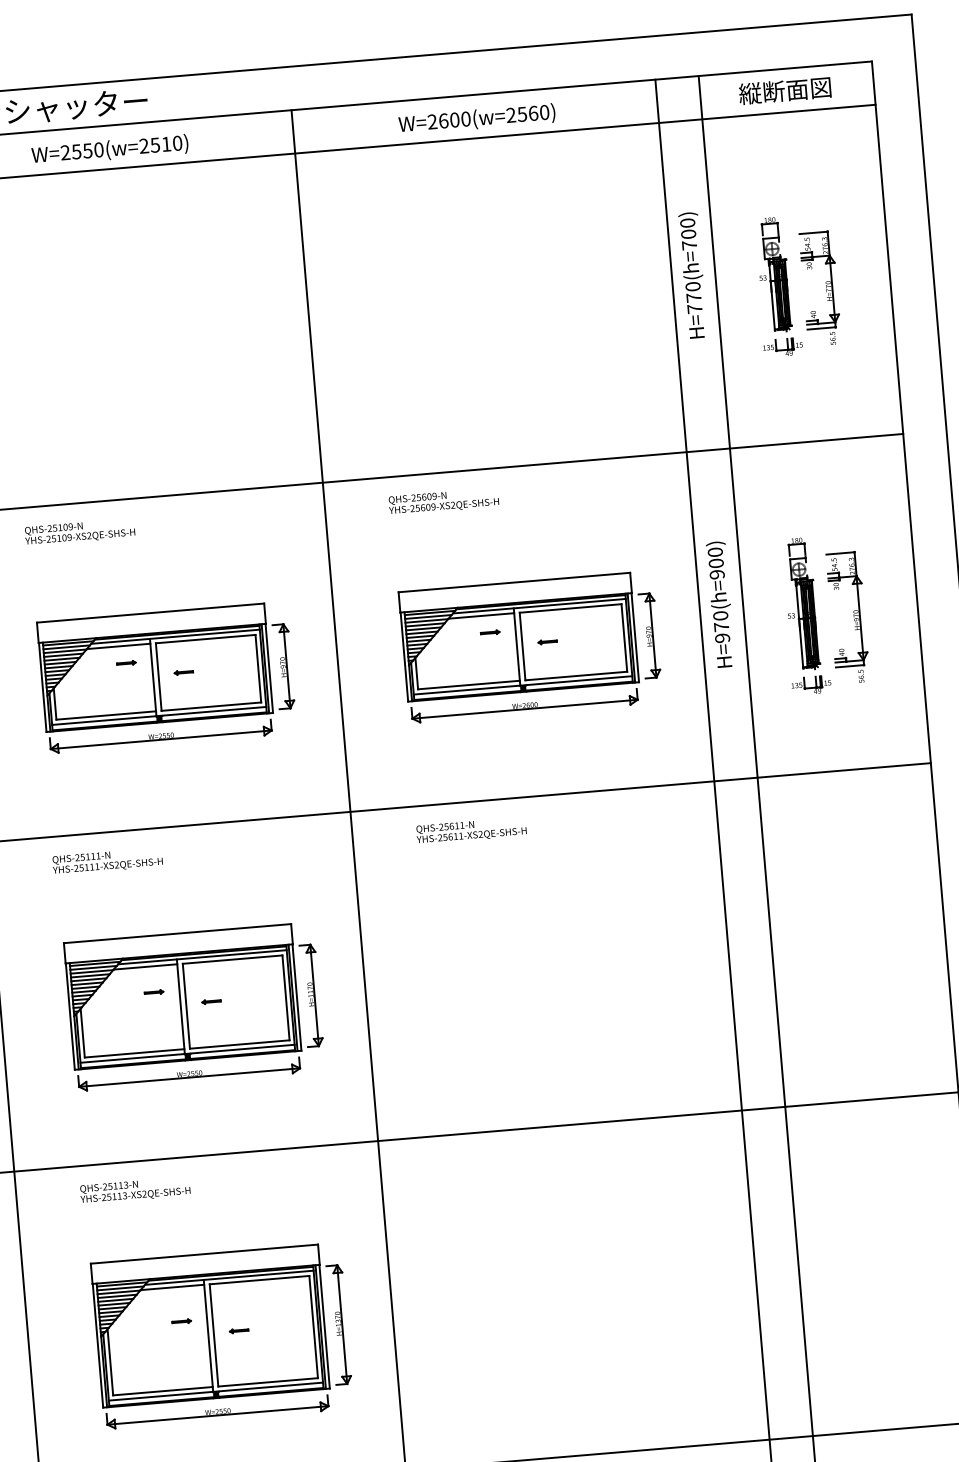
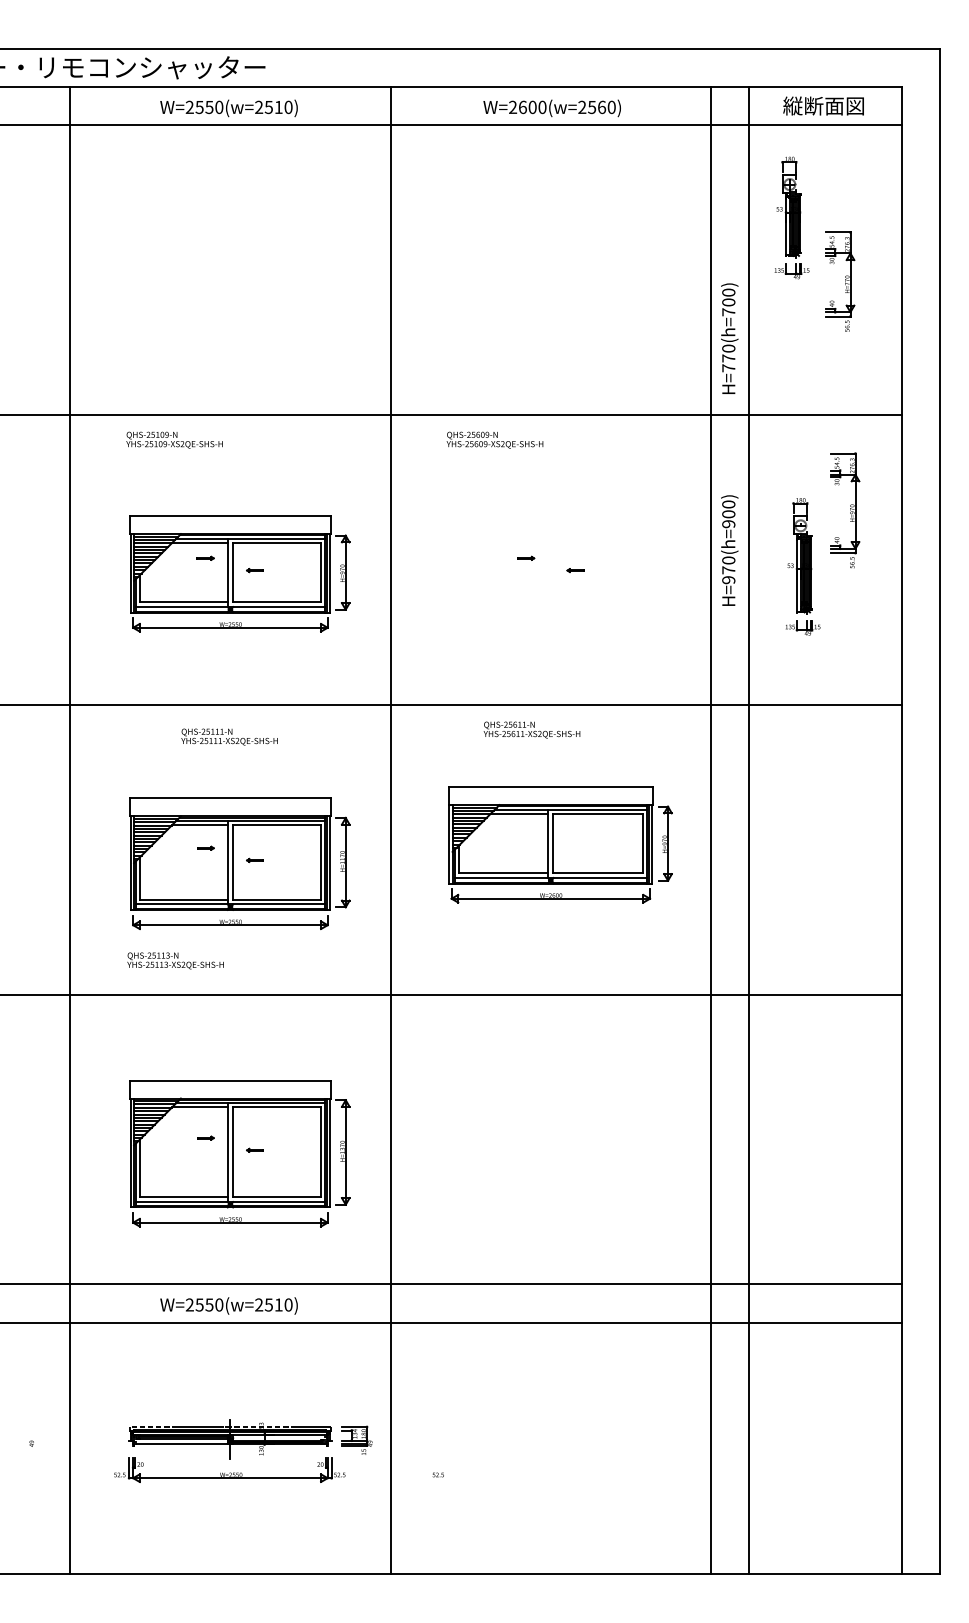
text: (692, 275) -> (729, 338), moved
part: (777, 286) -> (791, 217), moved
part: (848, 617) -> (845, 510), moved
part: (530, 646) -> (560, 844), moved
text: (470, 830) -> (531, 729), moved
text: (107, 860) -> (229, 736), moved
text: (135, 1189) -> (175, 960), moved

